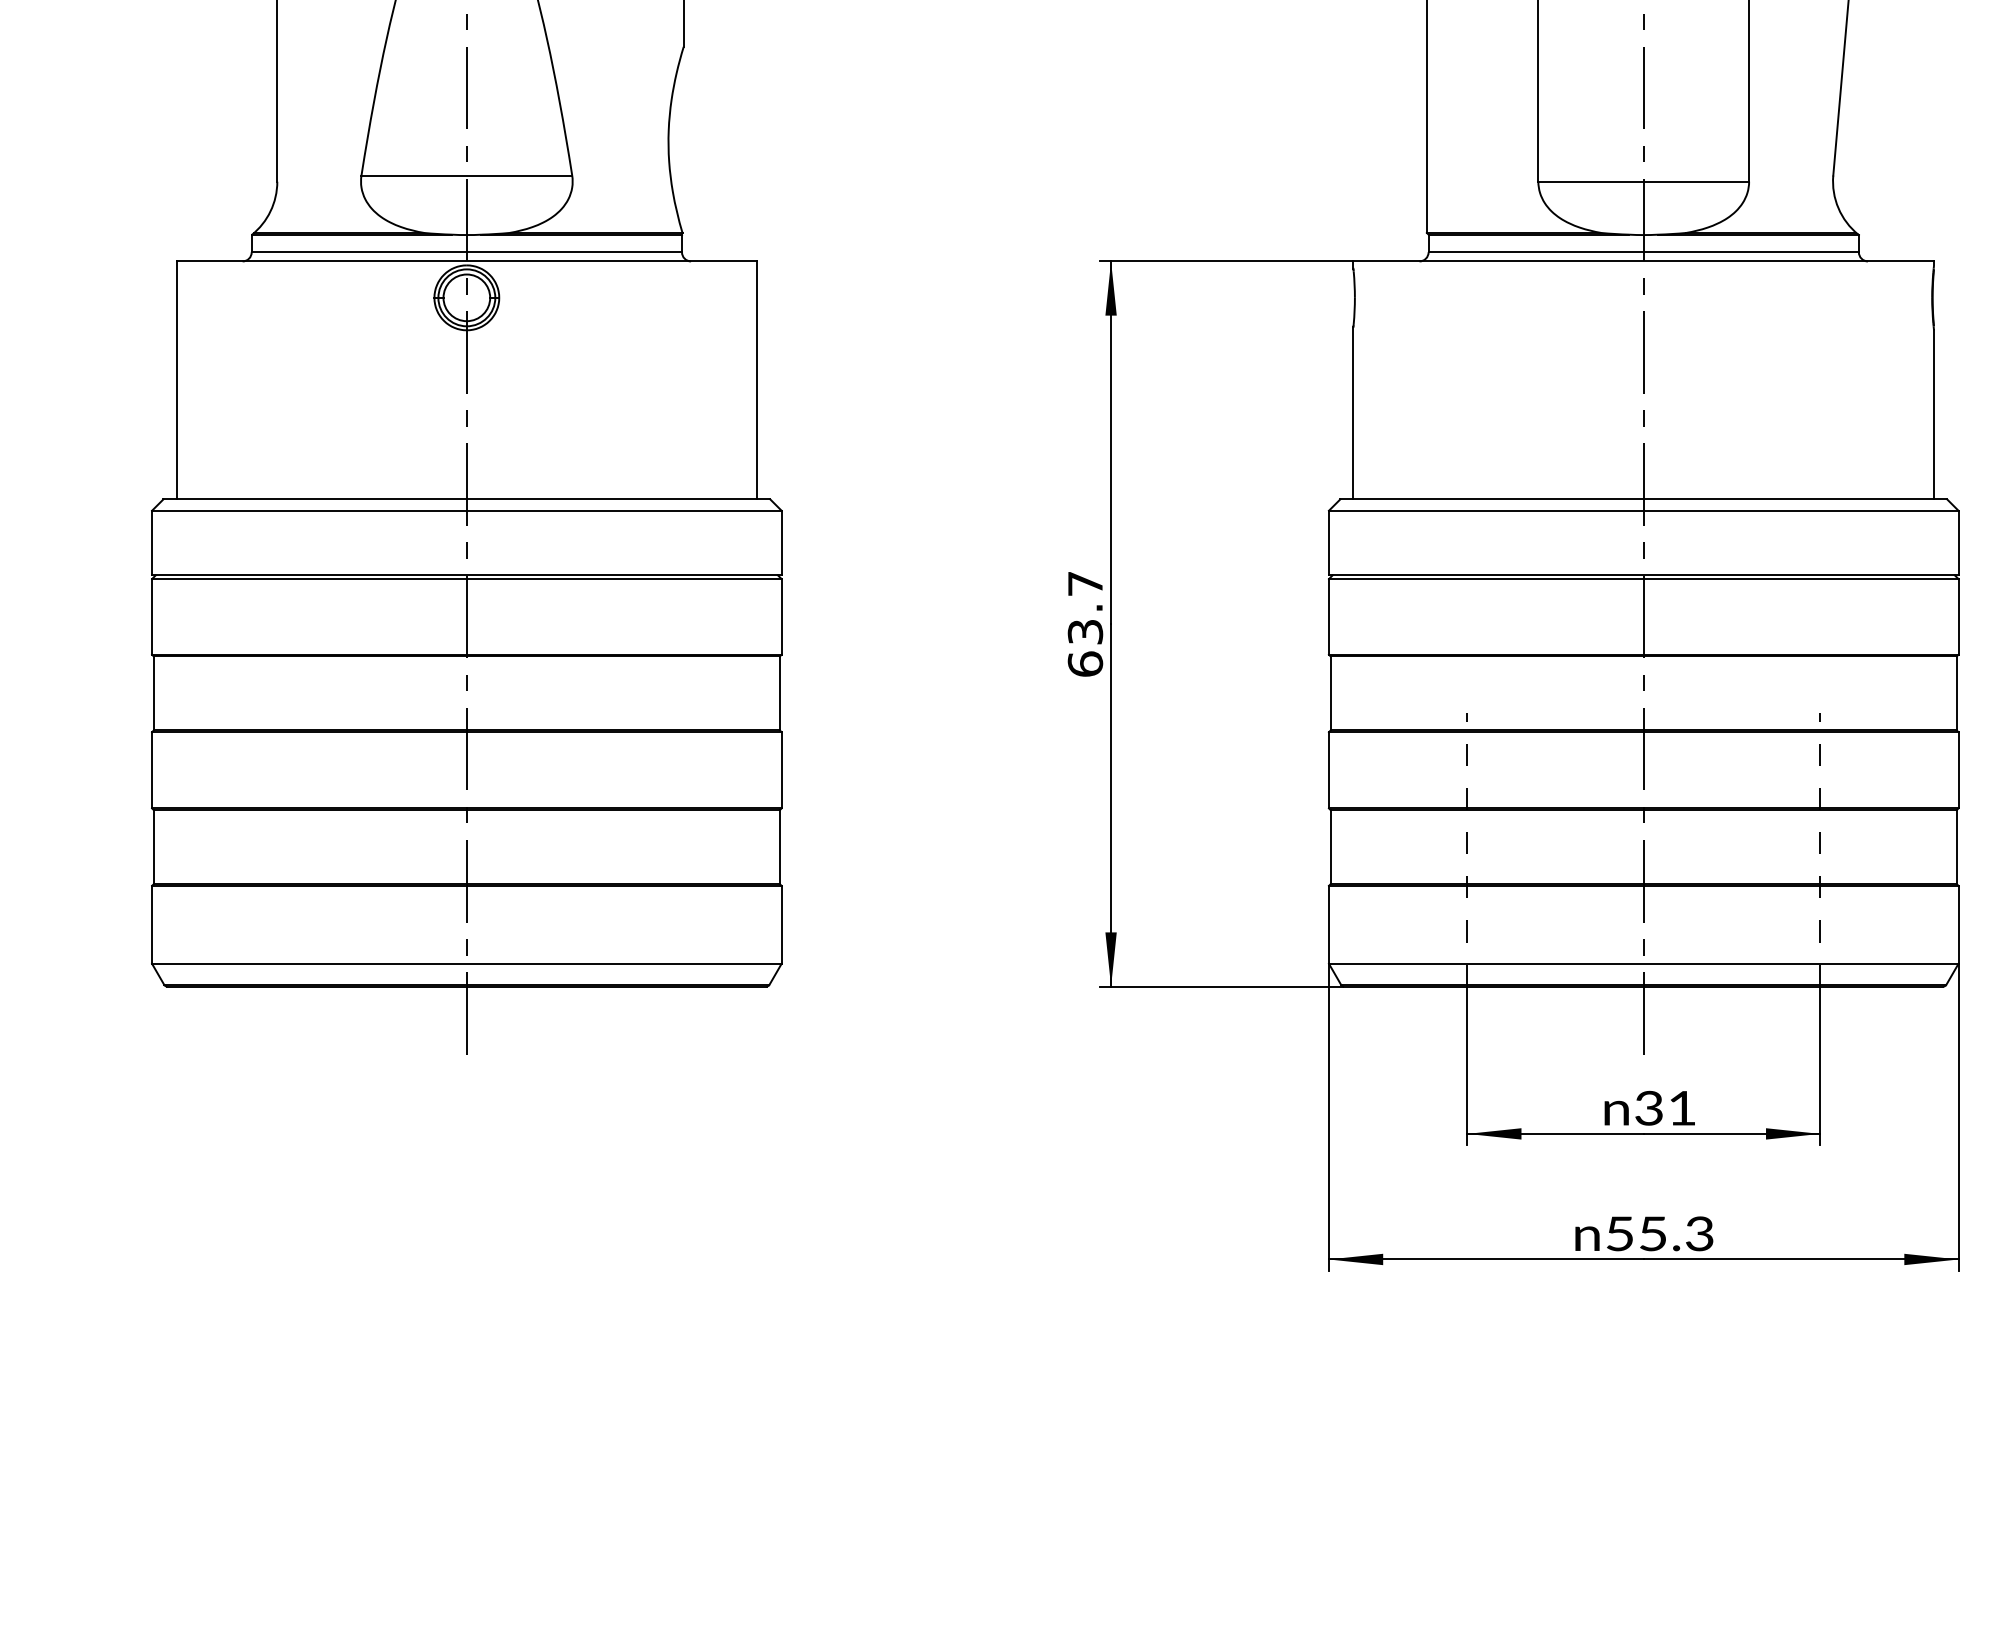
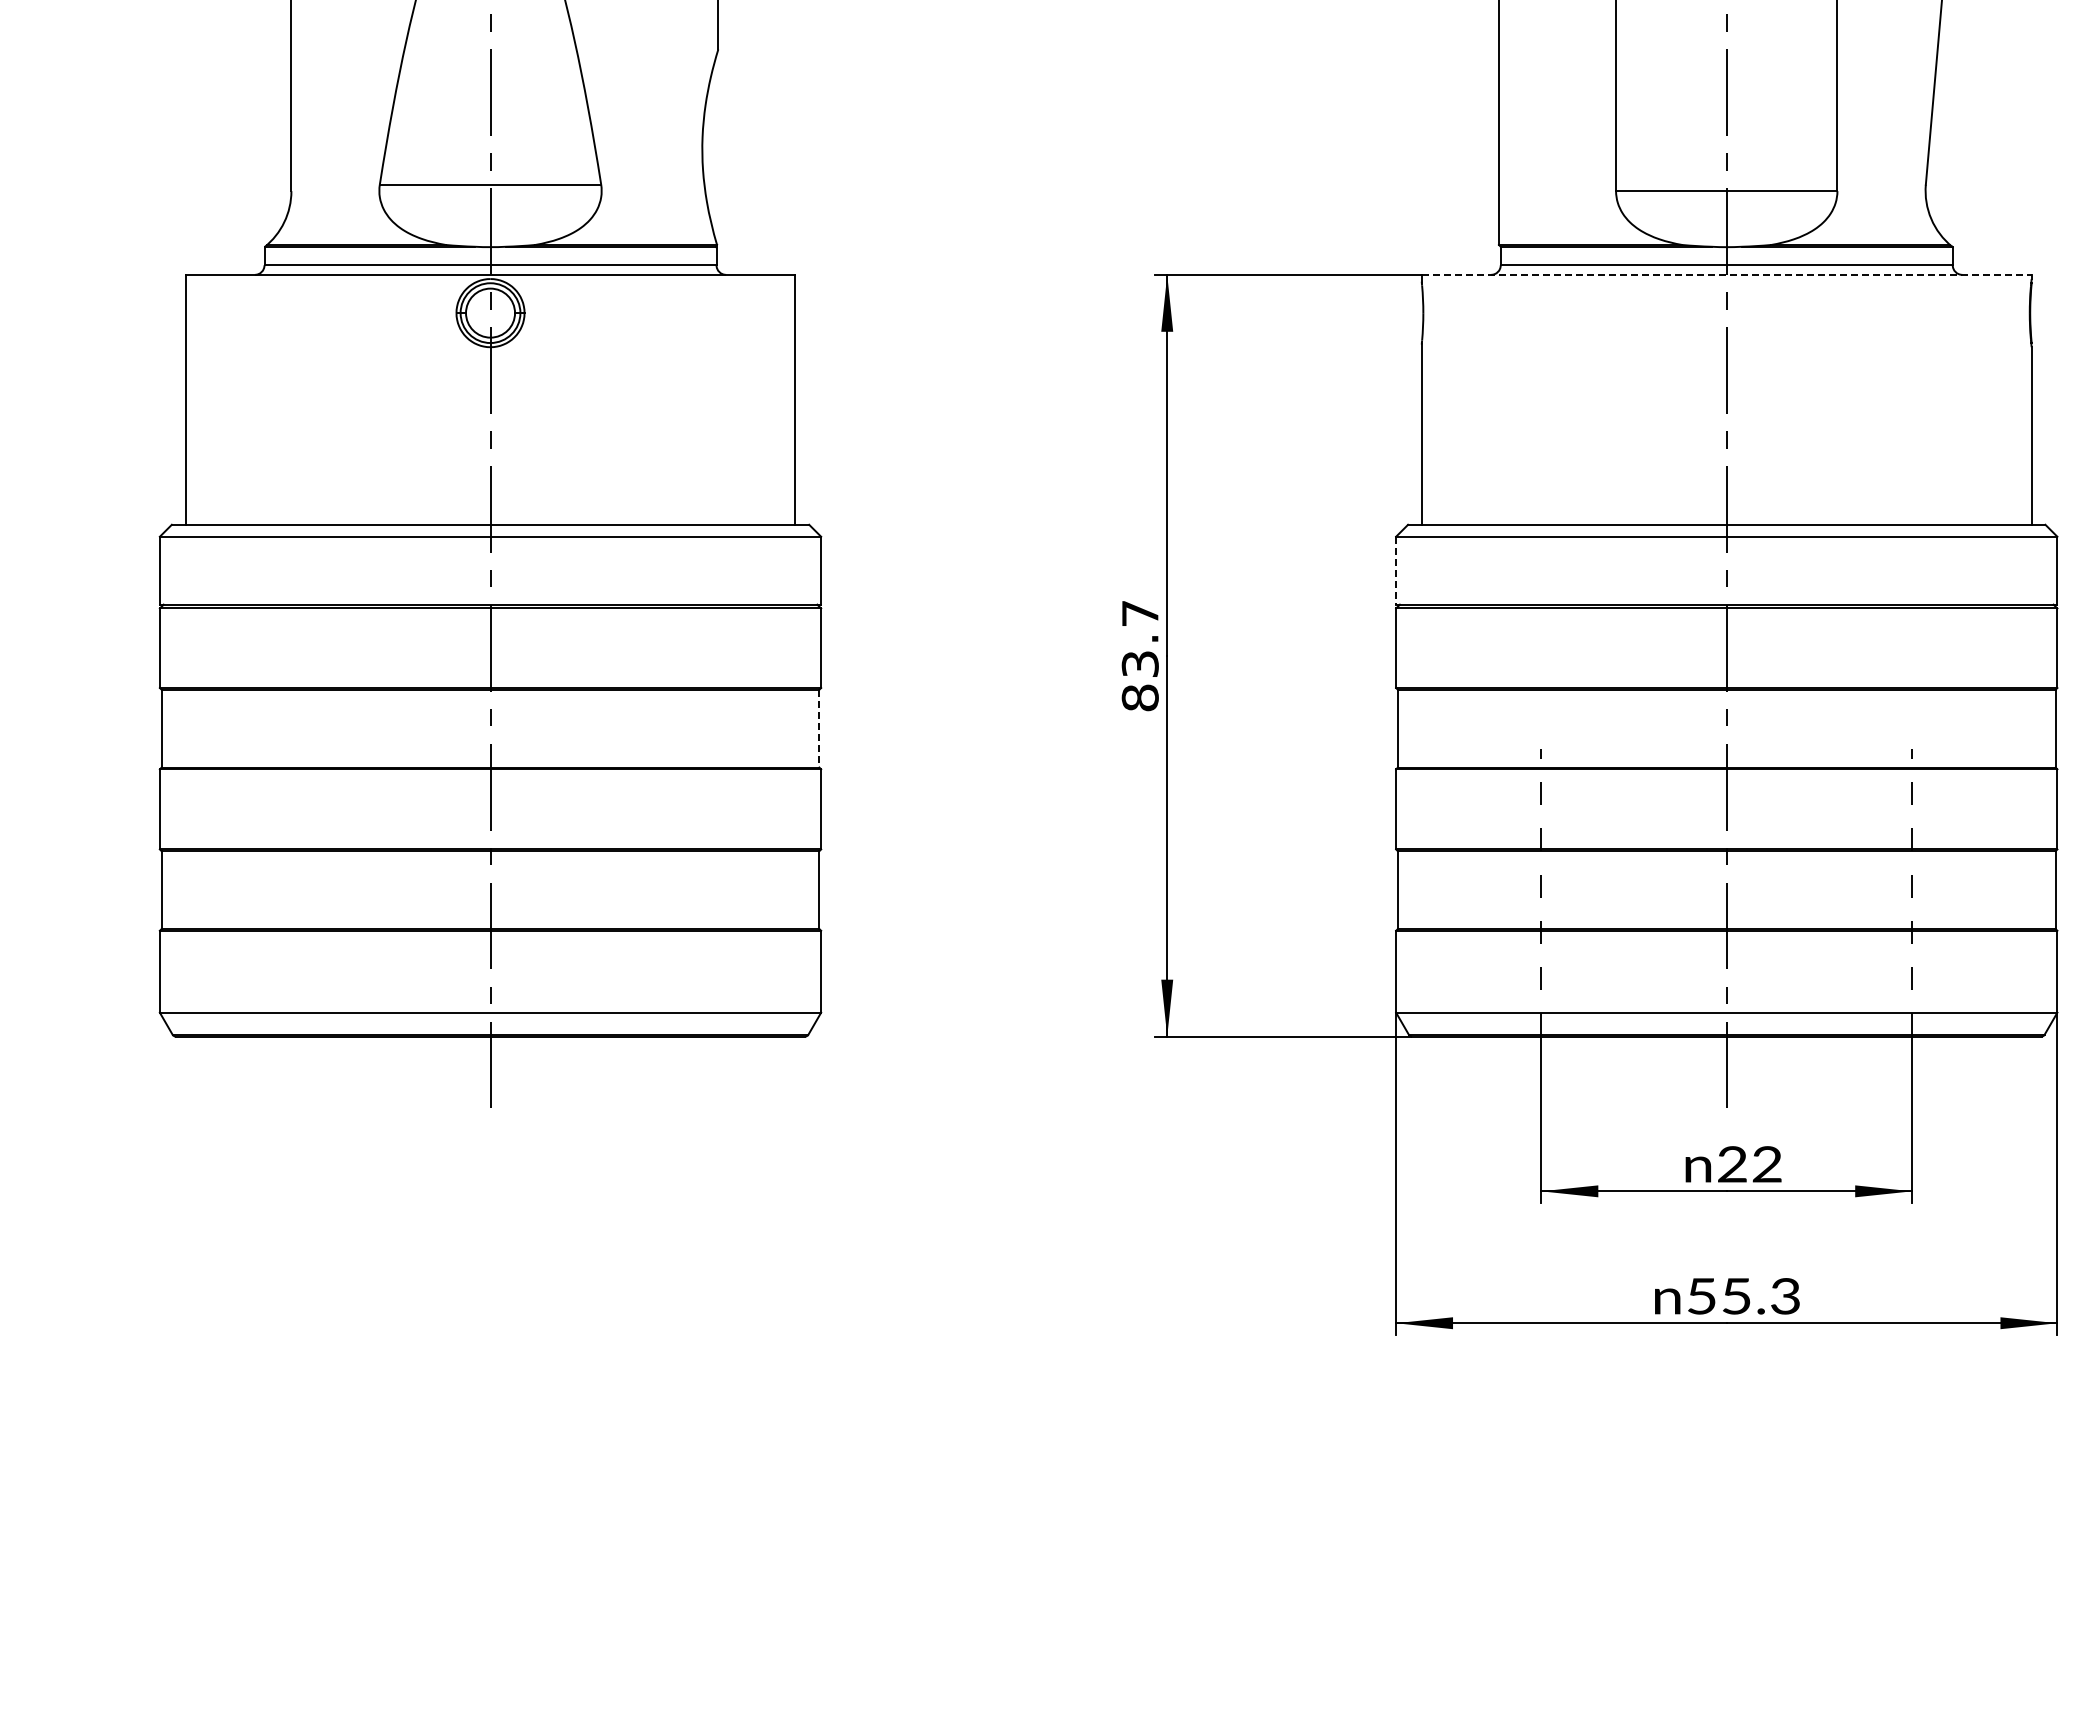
line: (1643, 261) -> (1726, 274), solid -> dashed
line: (1329, 542) -> (1396, 570), solid -> dashed
text: (1084, 663) -> (1139, 697), 63.7 -> 83.7
line: (780, 693) -> (819, 728), solid -> dashed
text: (1665, 1108) -> (1749, 1164), 31 -> 22

